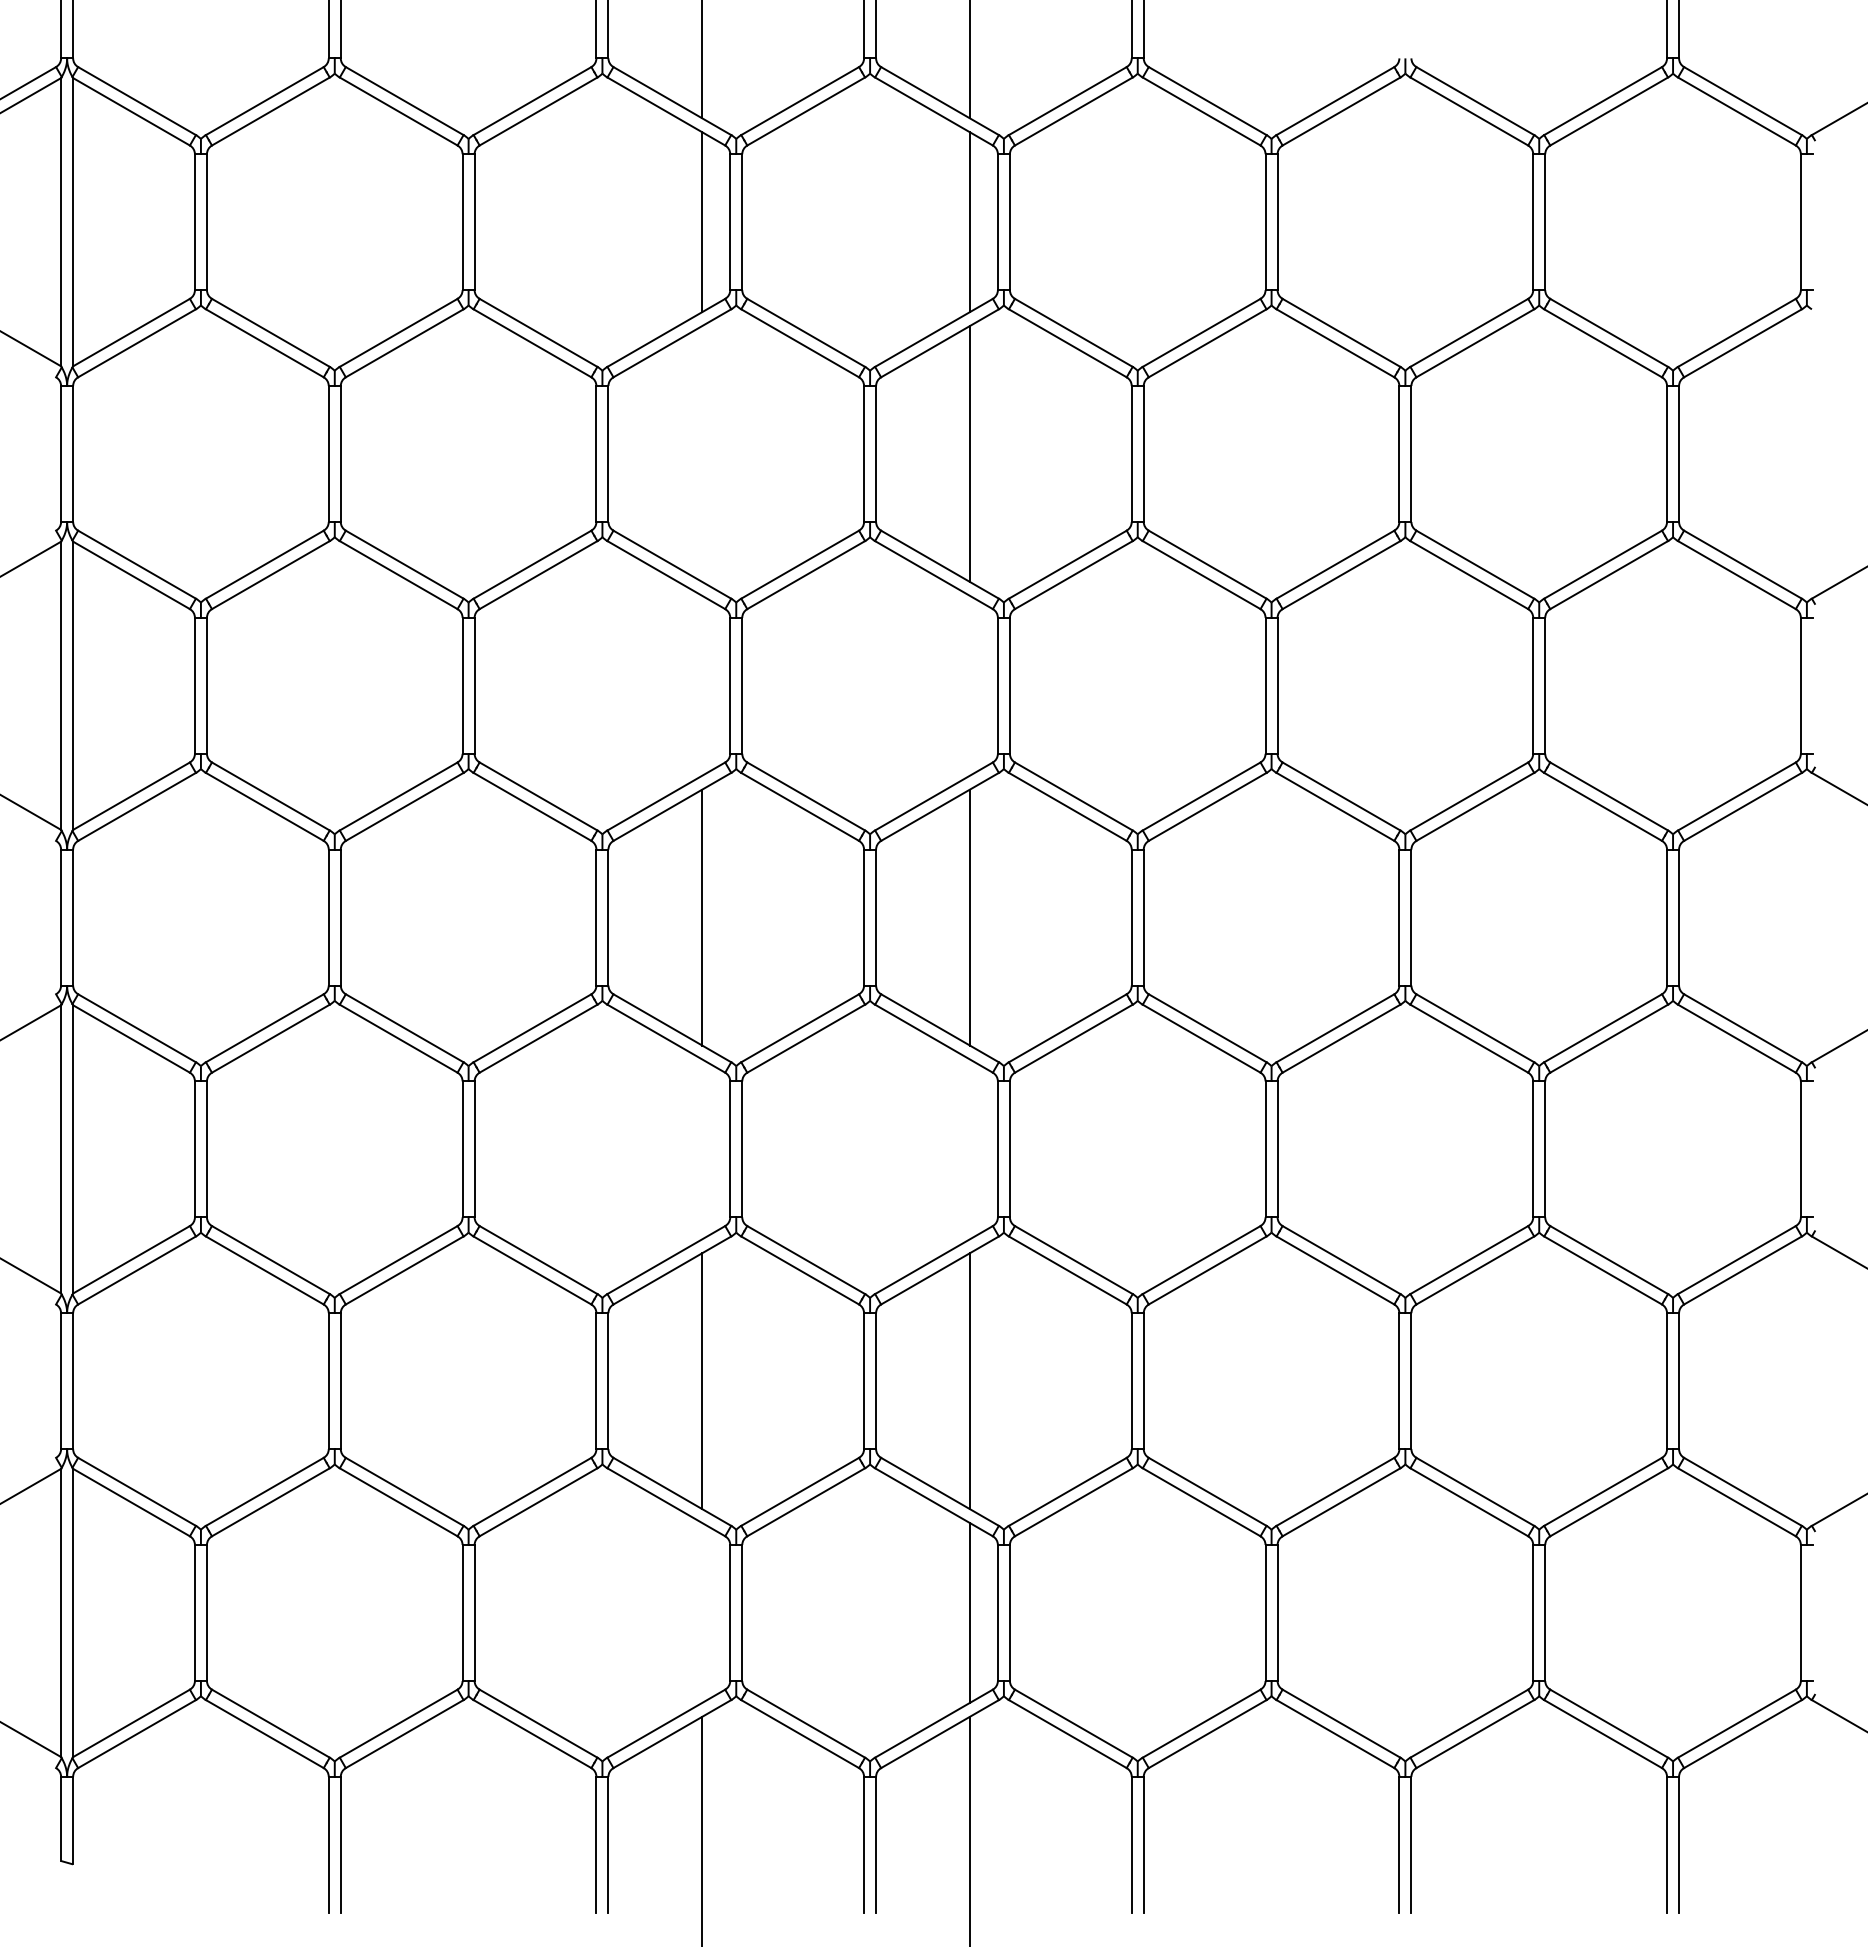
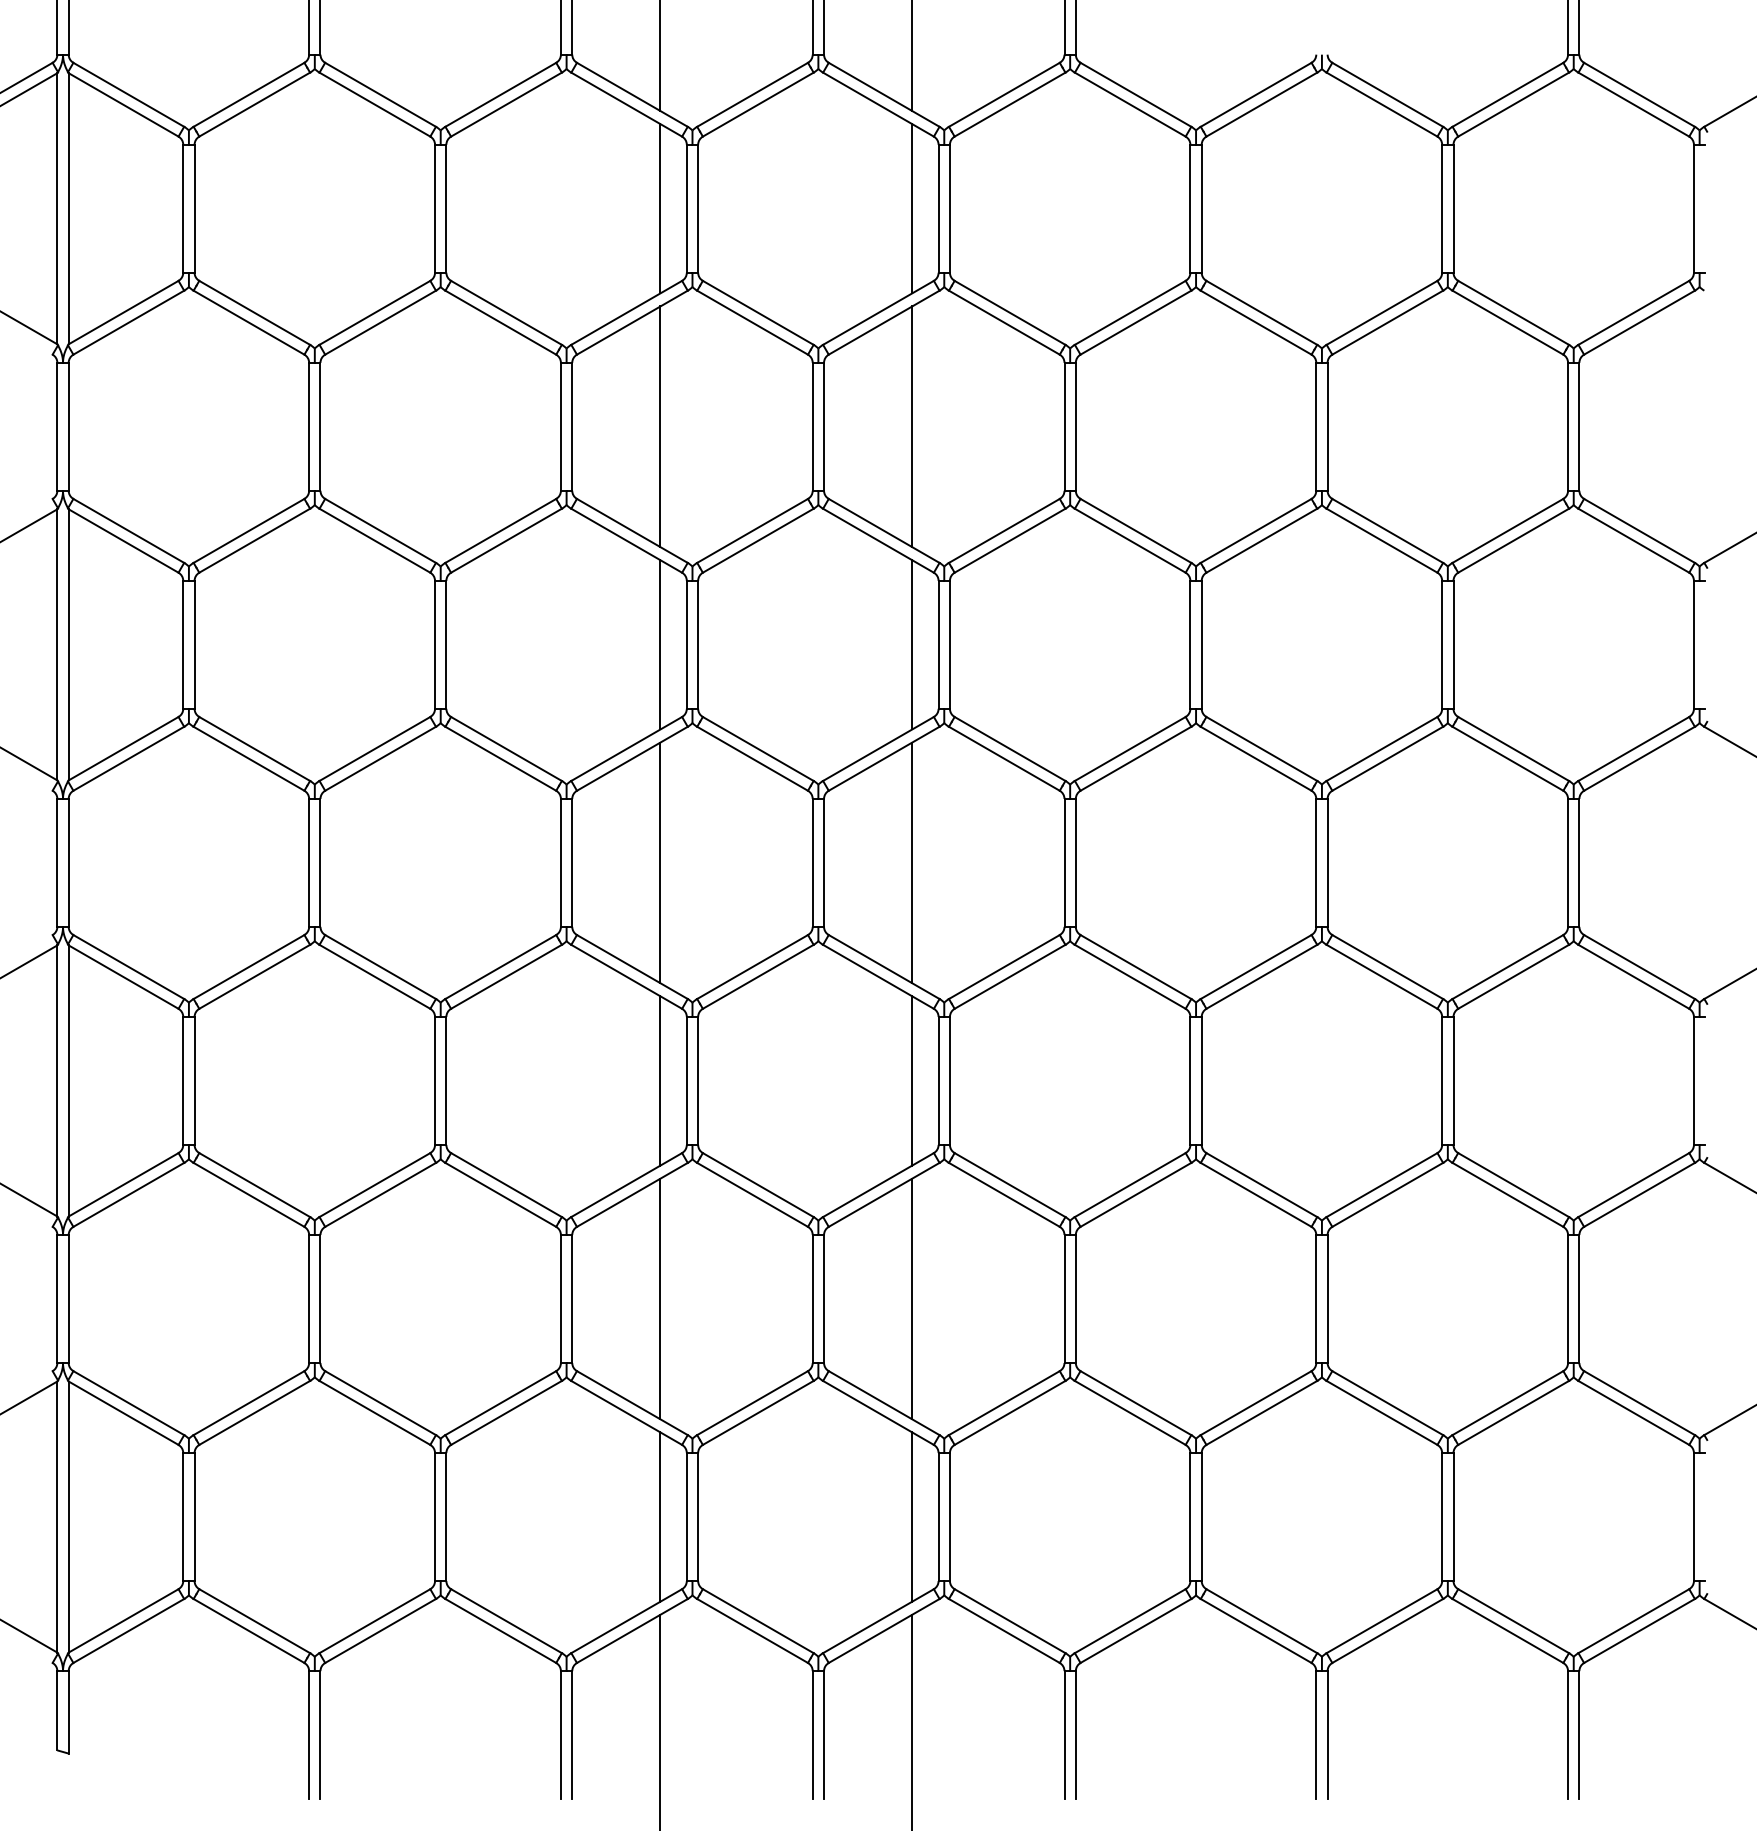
line: (702, 453) -> (660, 426), added
line: (702, 685) -> (660, 644), added
line: (969, 685) -> (911, 644), added
line: (702, 1149) -> (660, 1081), added
line: (969, 1149) -> (911, 1081), added
line: (702, 1612) -> (660, 1516), added

